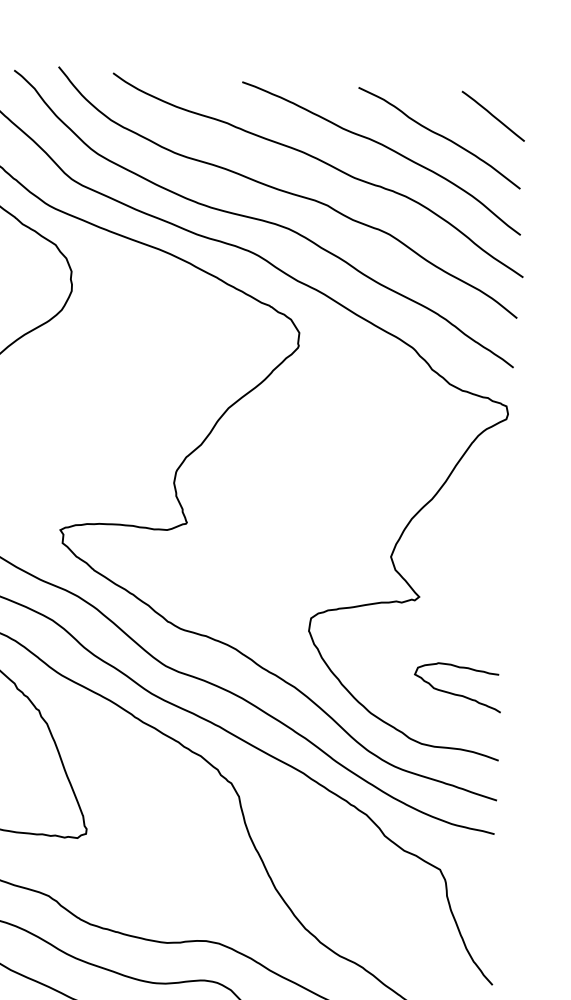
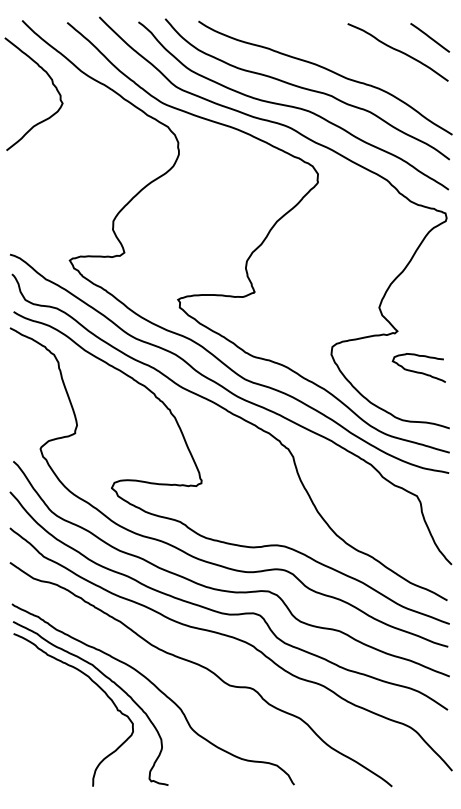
curve: (386, 149) -> (366, 60), removed
curve: (456, 692) -> (418, 371), moved

